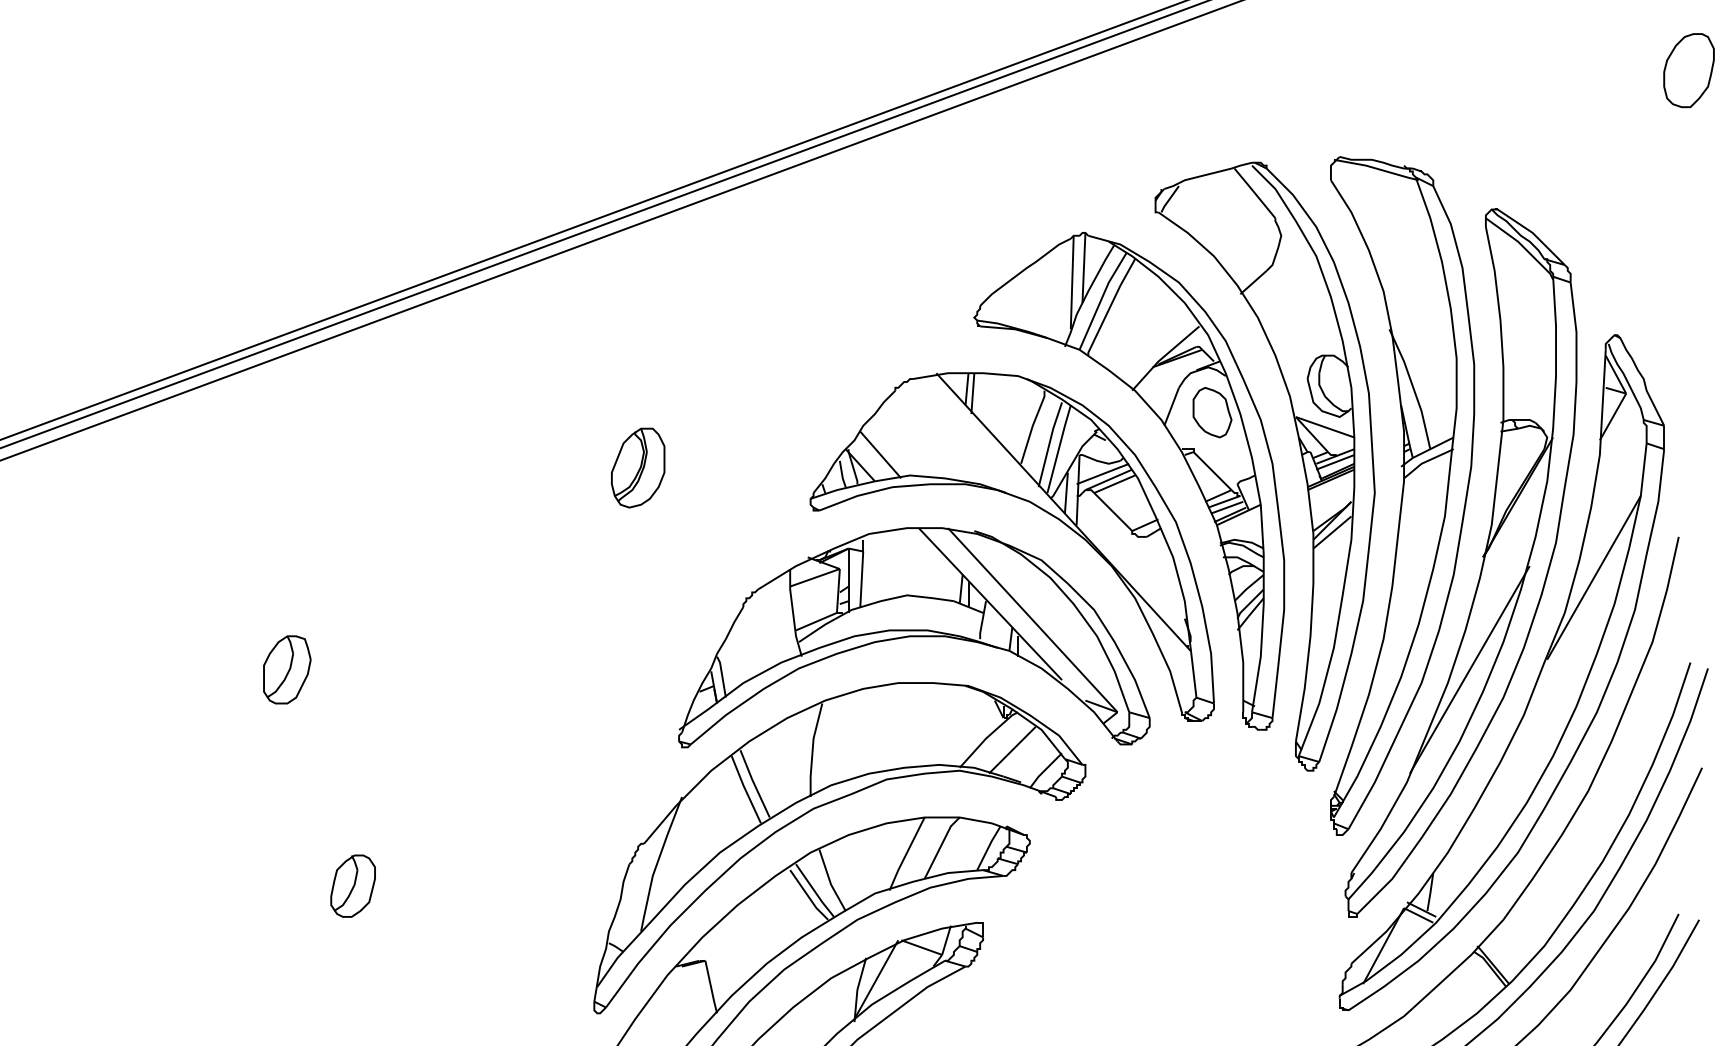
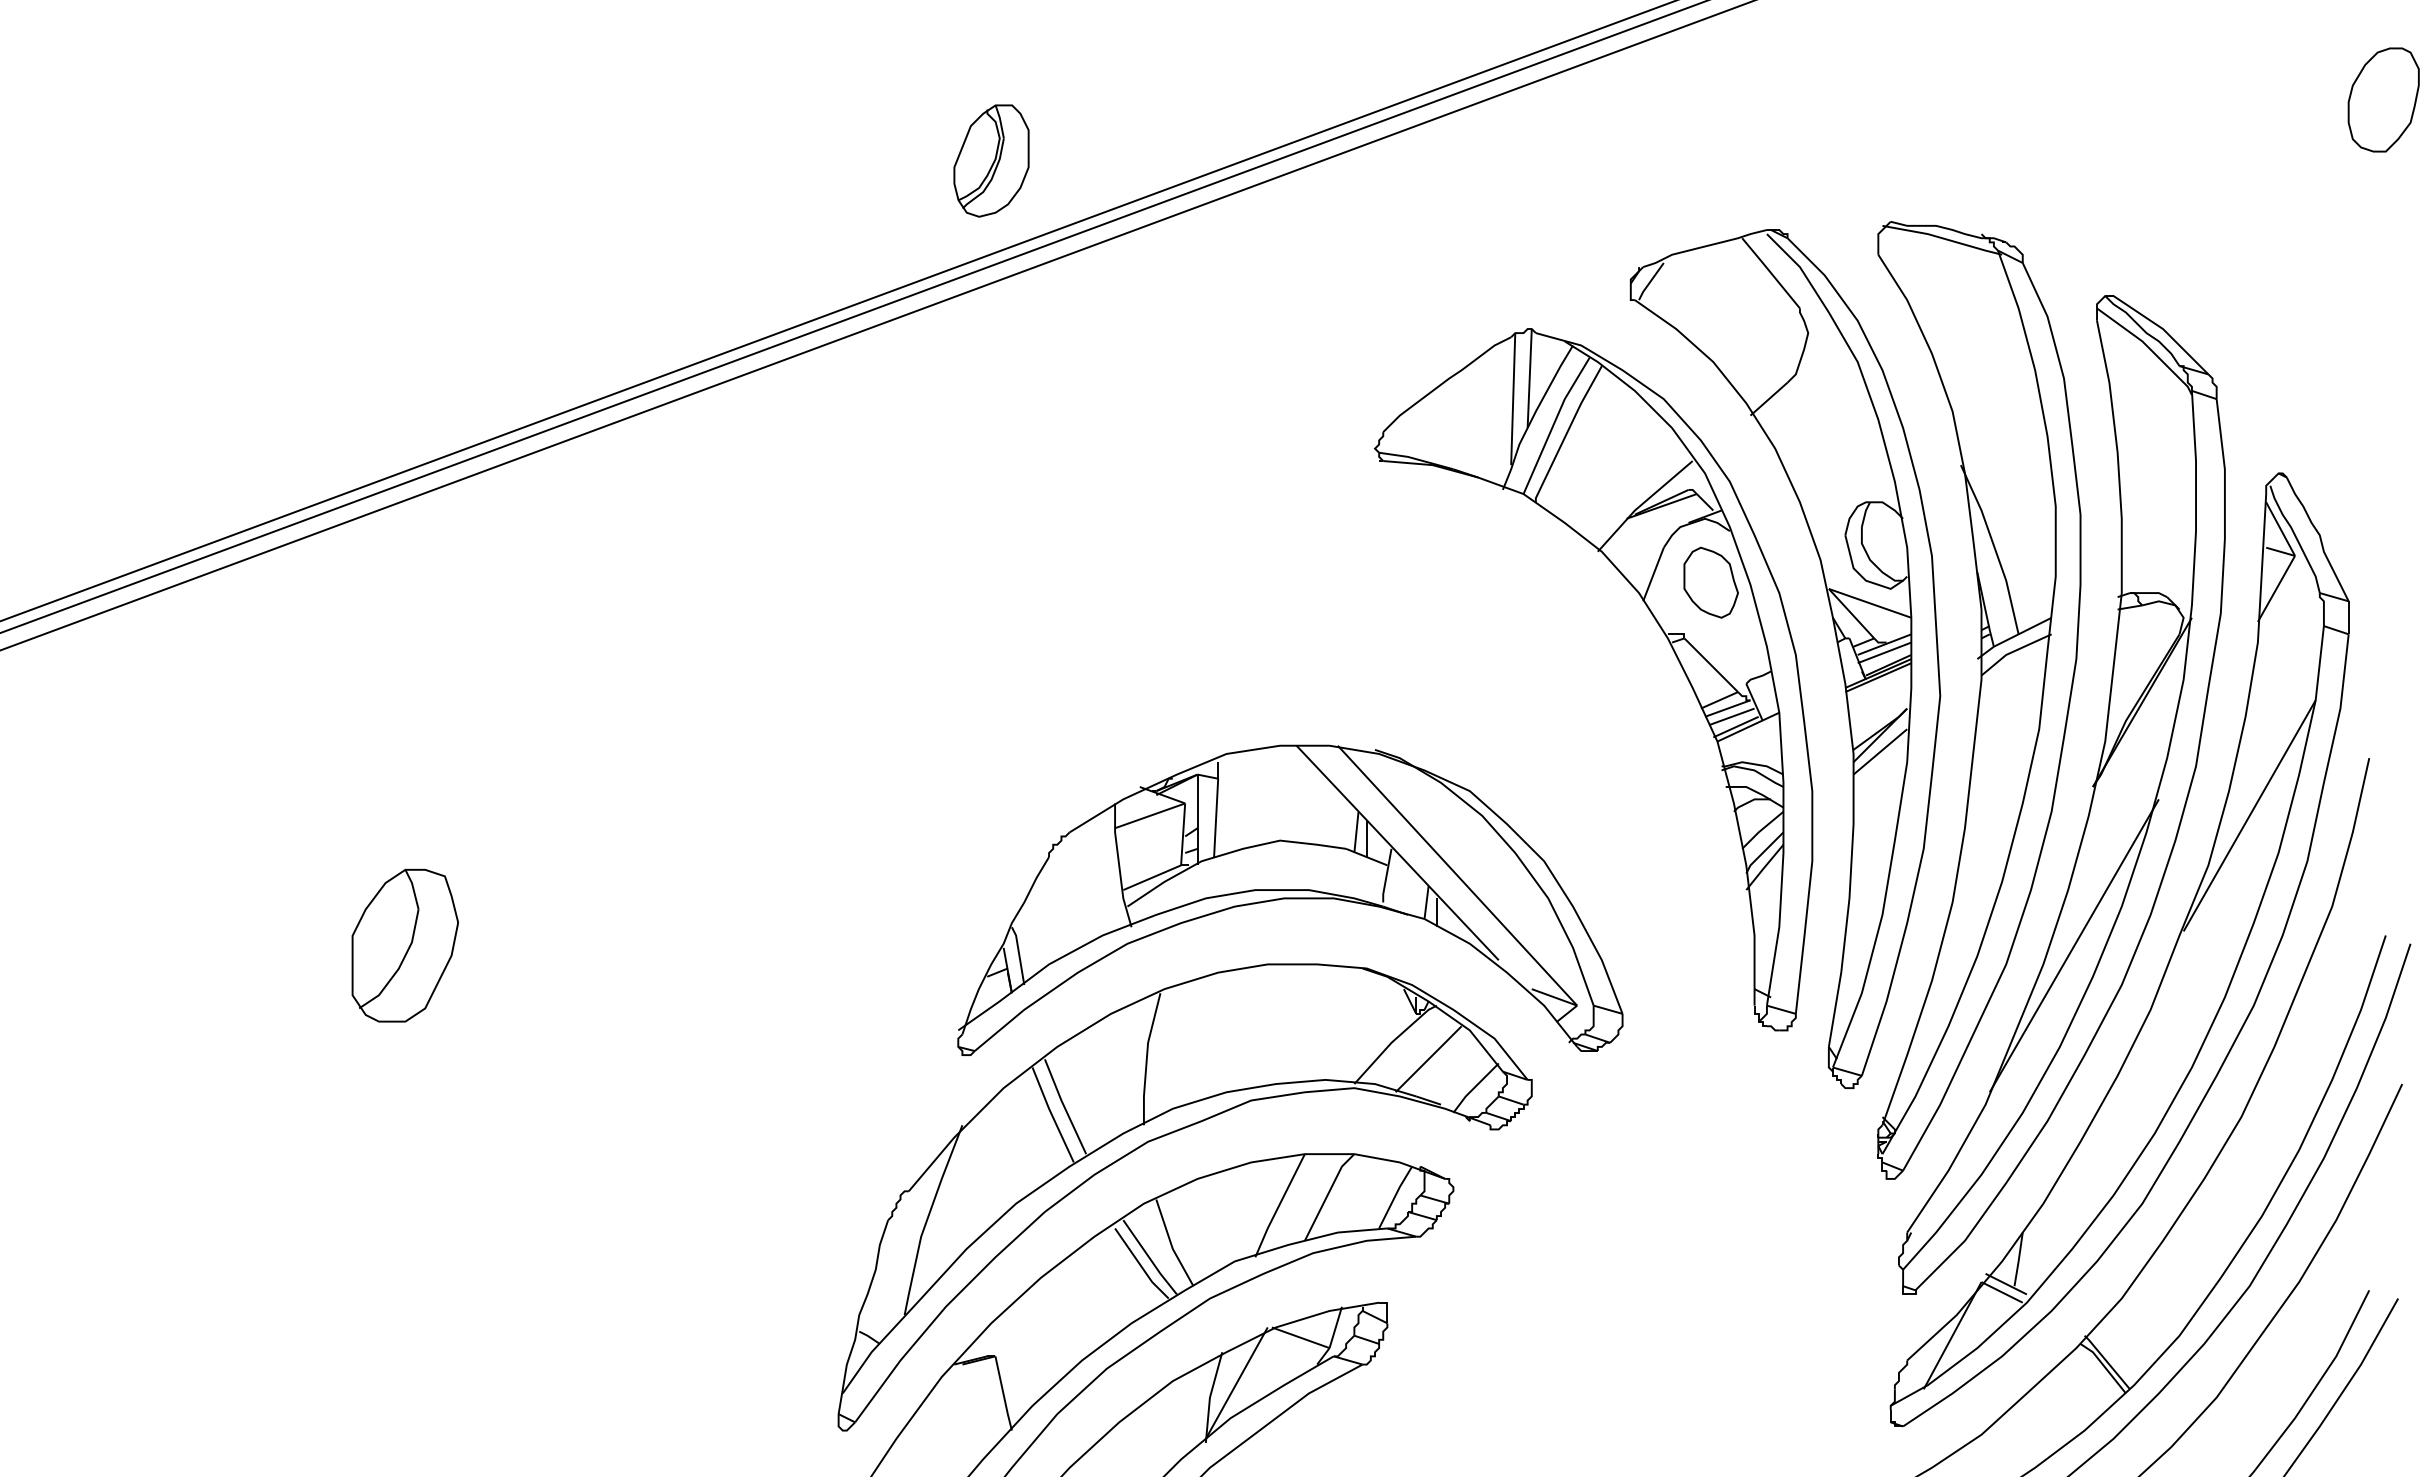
part: (638, 467) -> (991, 160), moved
part: (1036, 506) -> (1462, 715), removed
part: (287, 669) -> (405, 945), size x1.6
part: (353, 885) -> (498, 1250), removed

